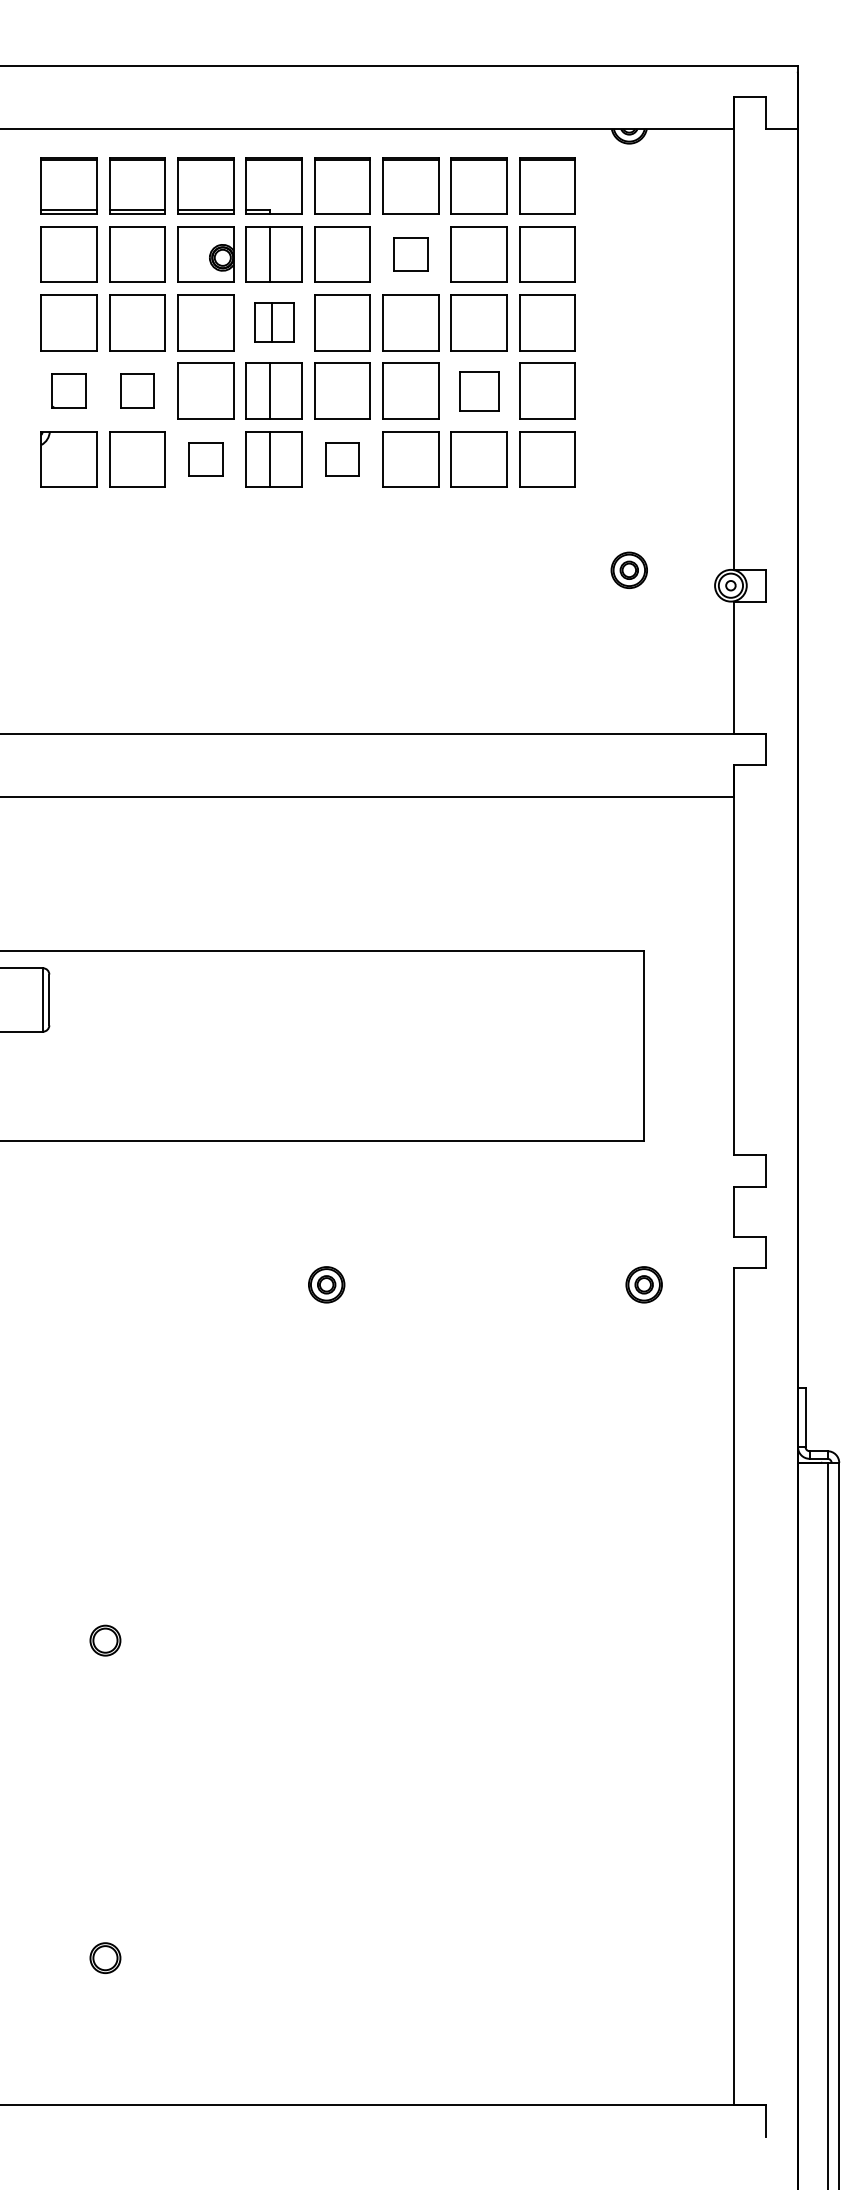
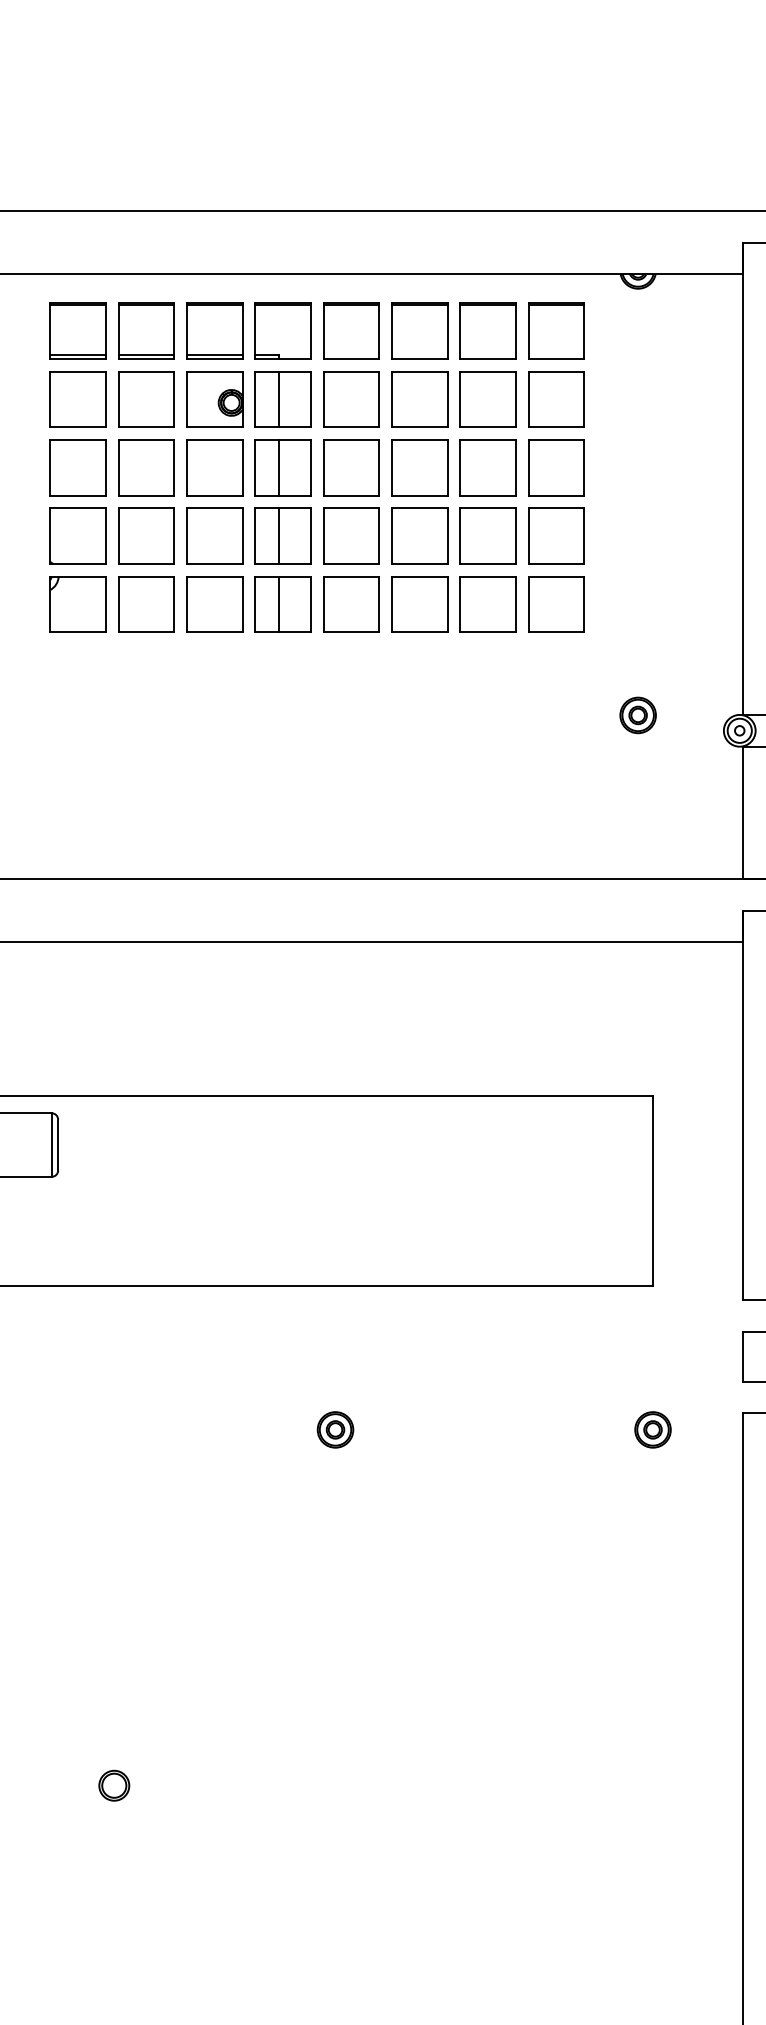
part: (410, 254) -> (419, 399), size x1.67
part: (273, 322) -> (282, 467), size x1.43
part: (68, 390) -> (77, 535), size x1.67
part: (137, 390) -> (146, 535), size x1.67
part: (478, 390) -> (487, 535), size x1.43
part: (205, 459) -> (214, 604), size x1.67
part: (342, 459) -> (351, 604), size x1.67

